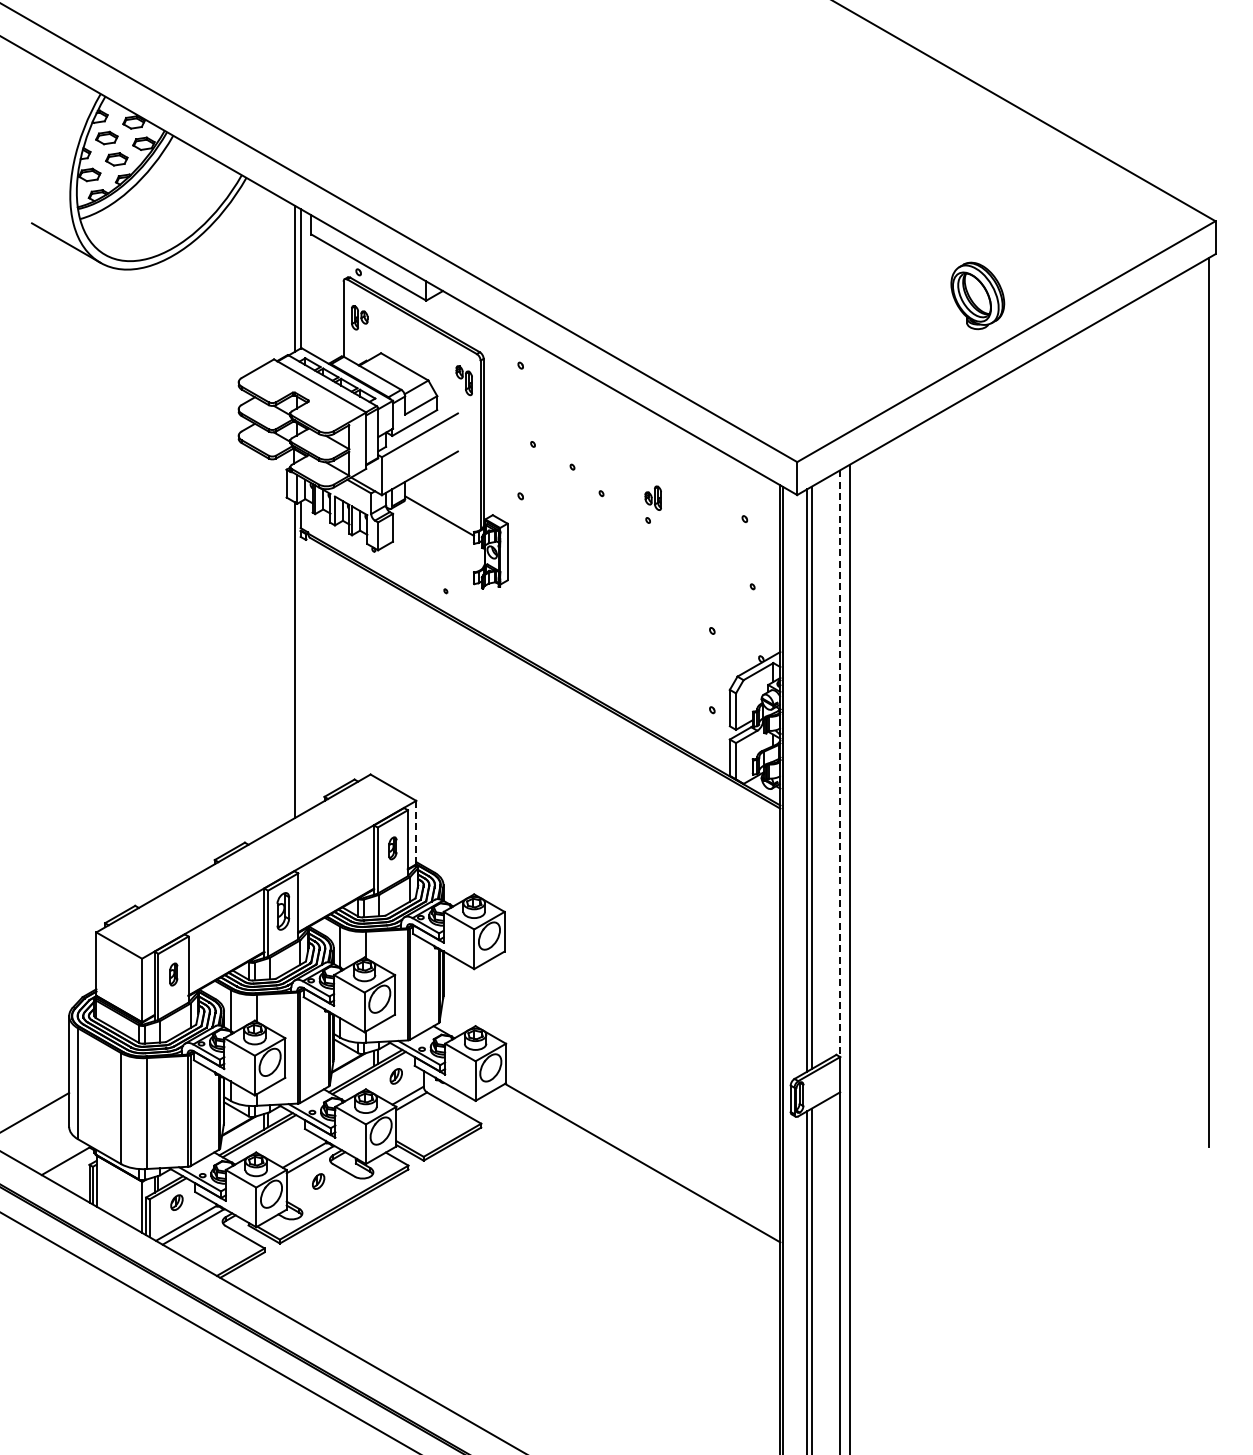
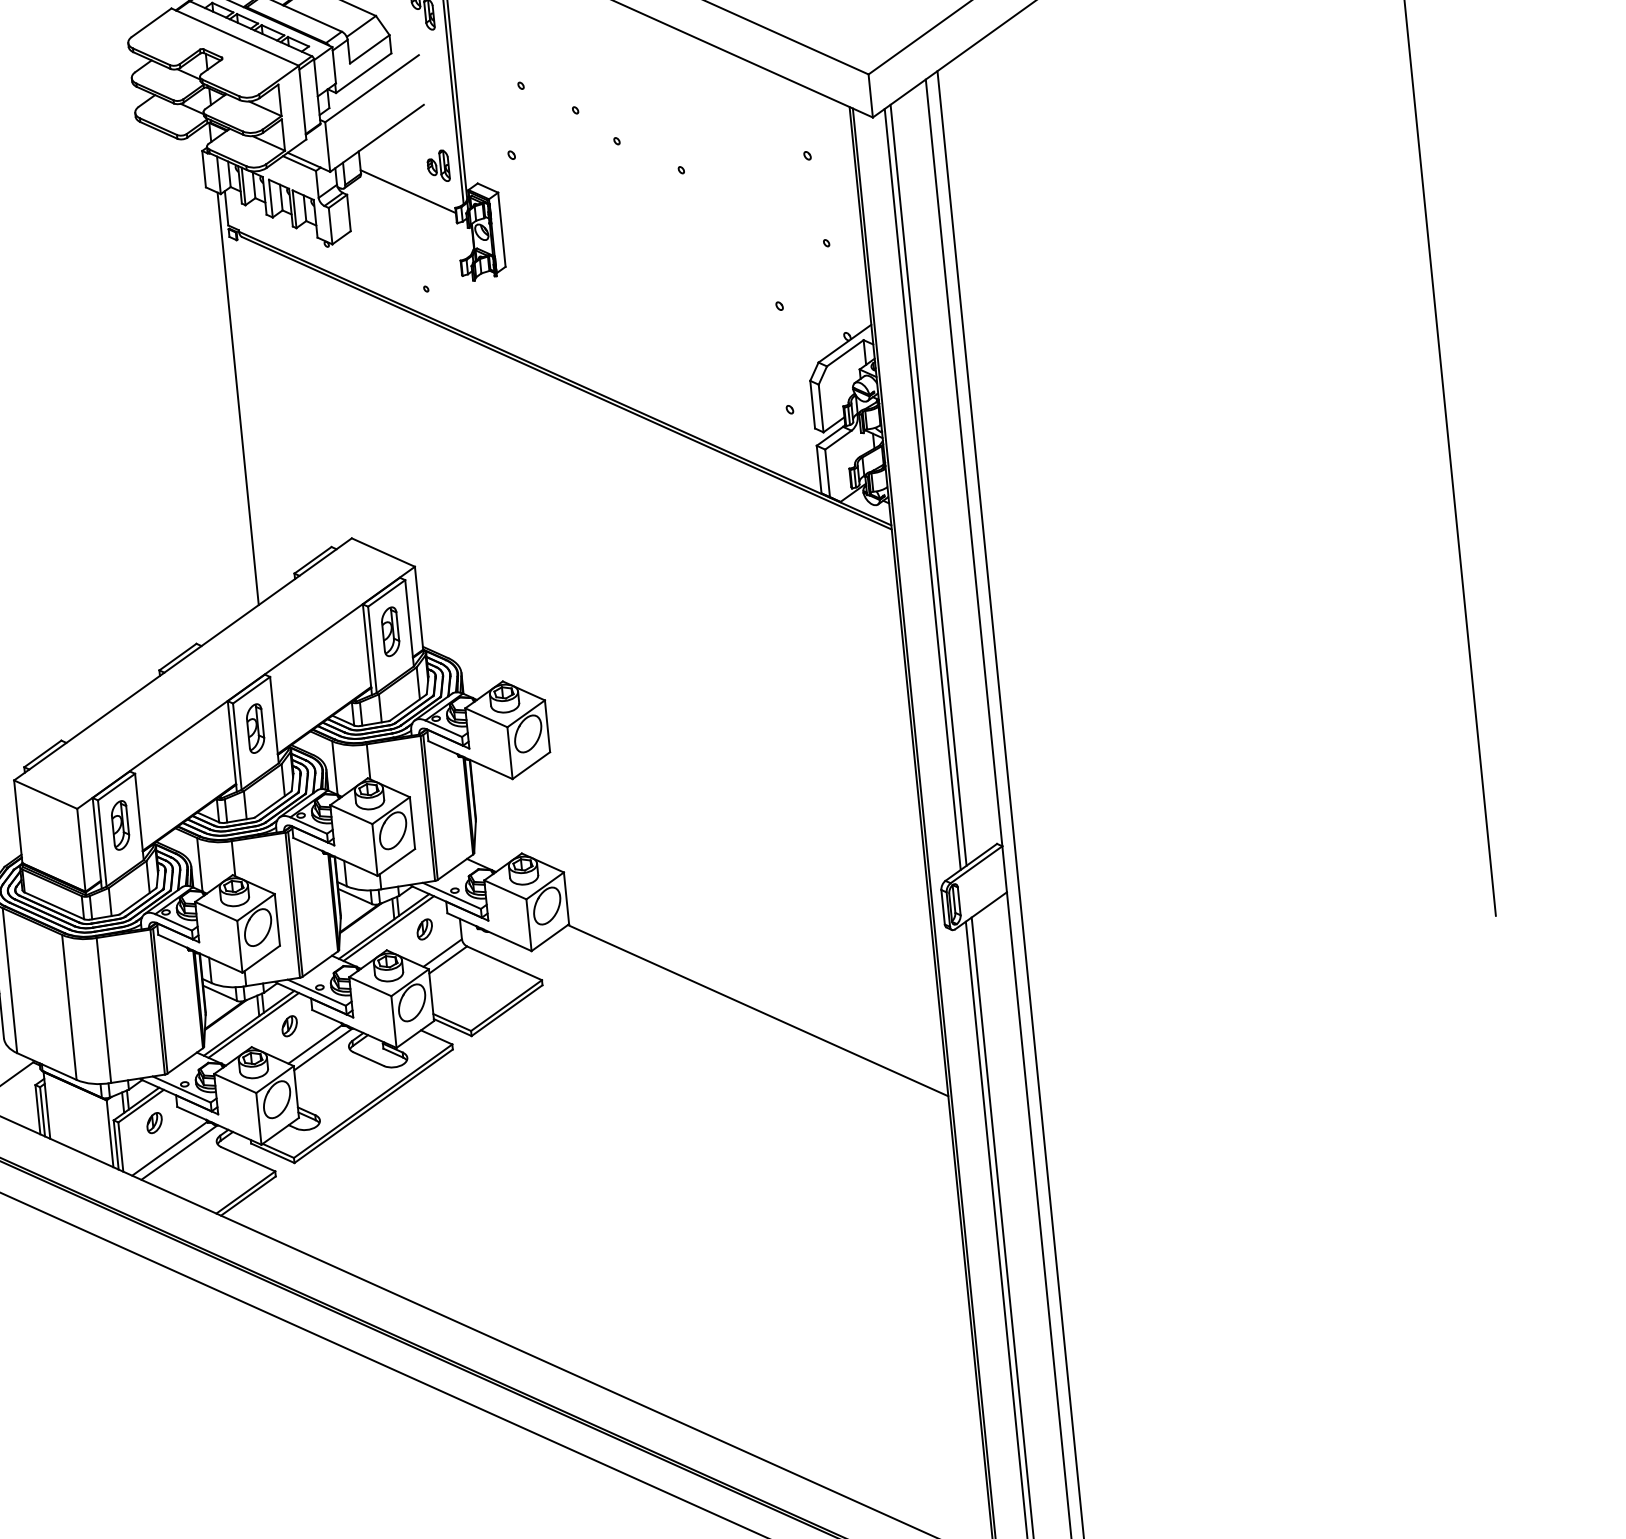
part: (652, 497) -> (437, 165), moved
line: (840, 764) -> (964, 463), dashed -> solid
line: (416, 832) -> (419, 608), dashed -> solid
part: (392, 848) -> (390, 632), size x1.67
part: (173, 974) -> (120, 825), size x1.67
part: (318, 1181) -> (289, 1026), moved

